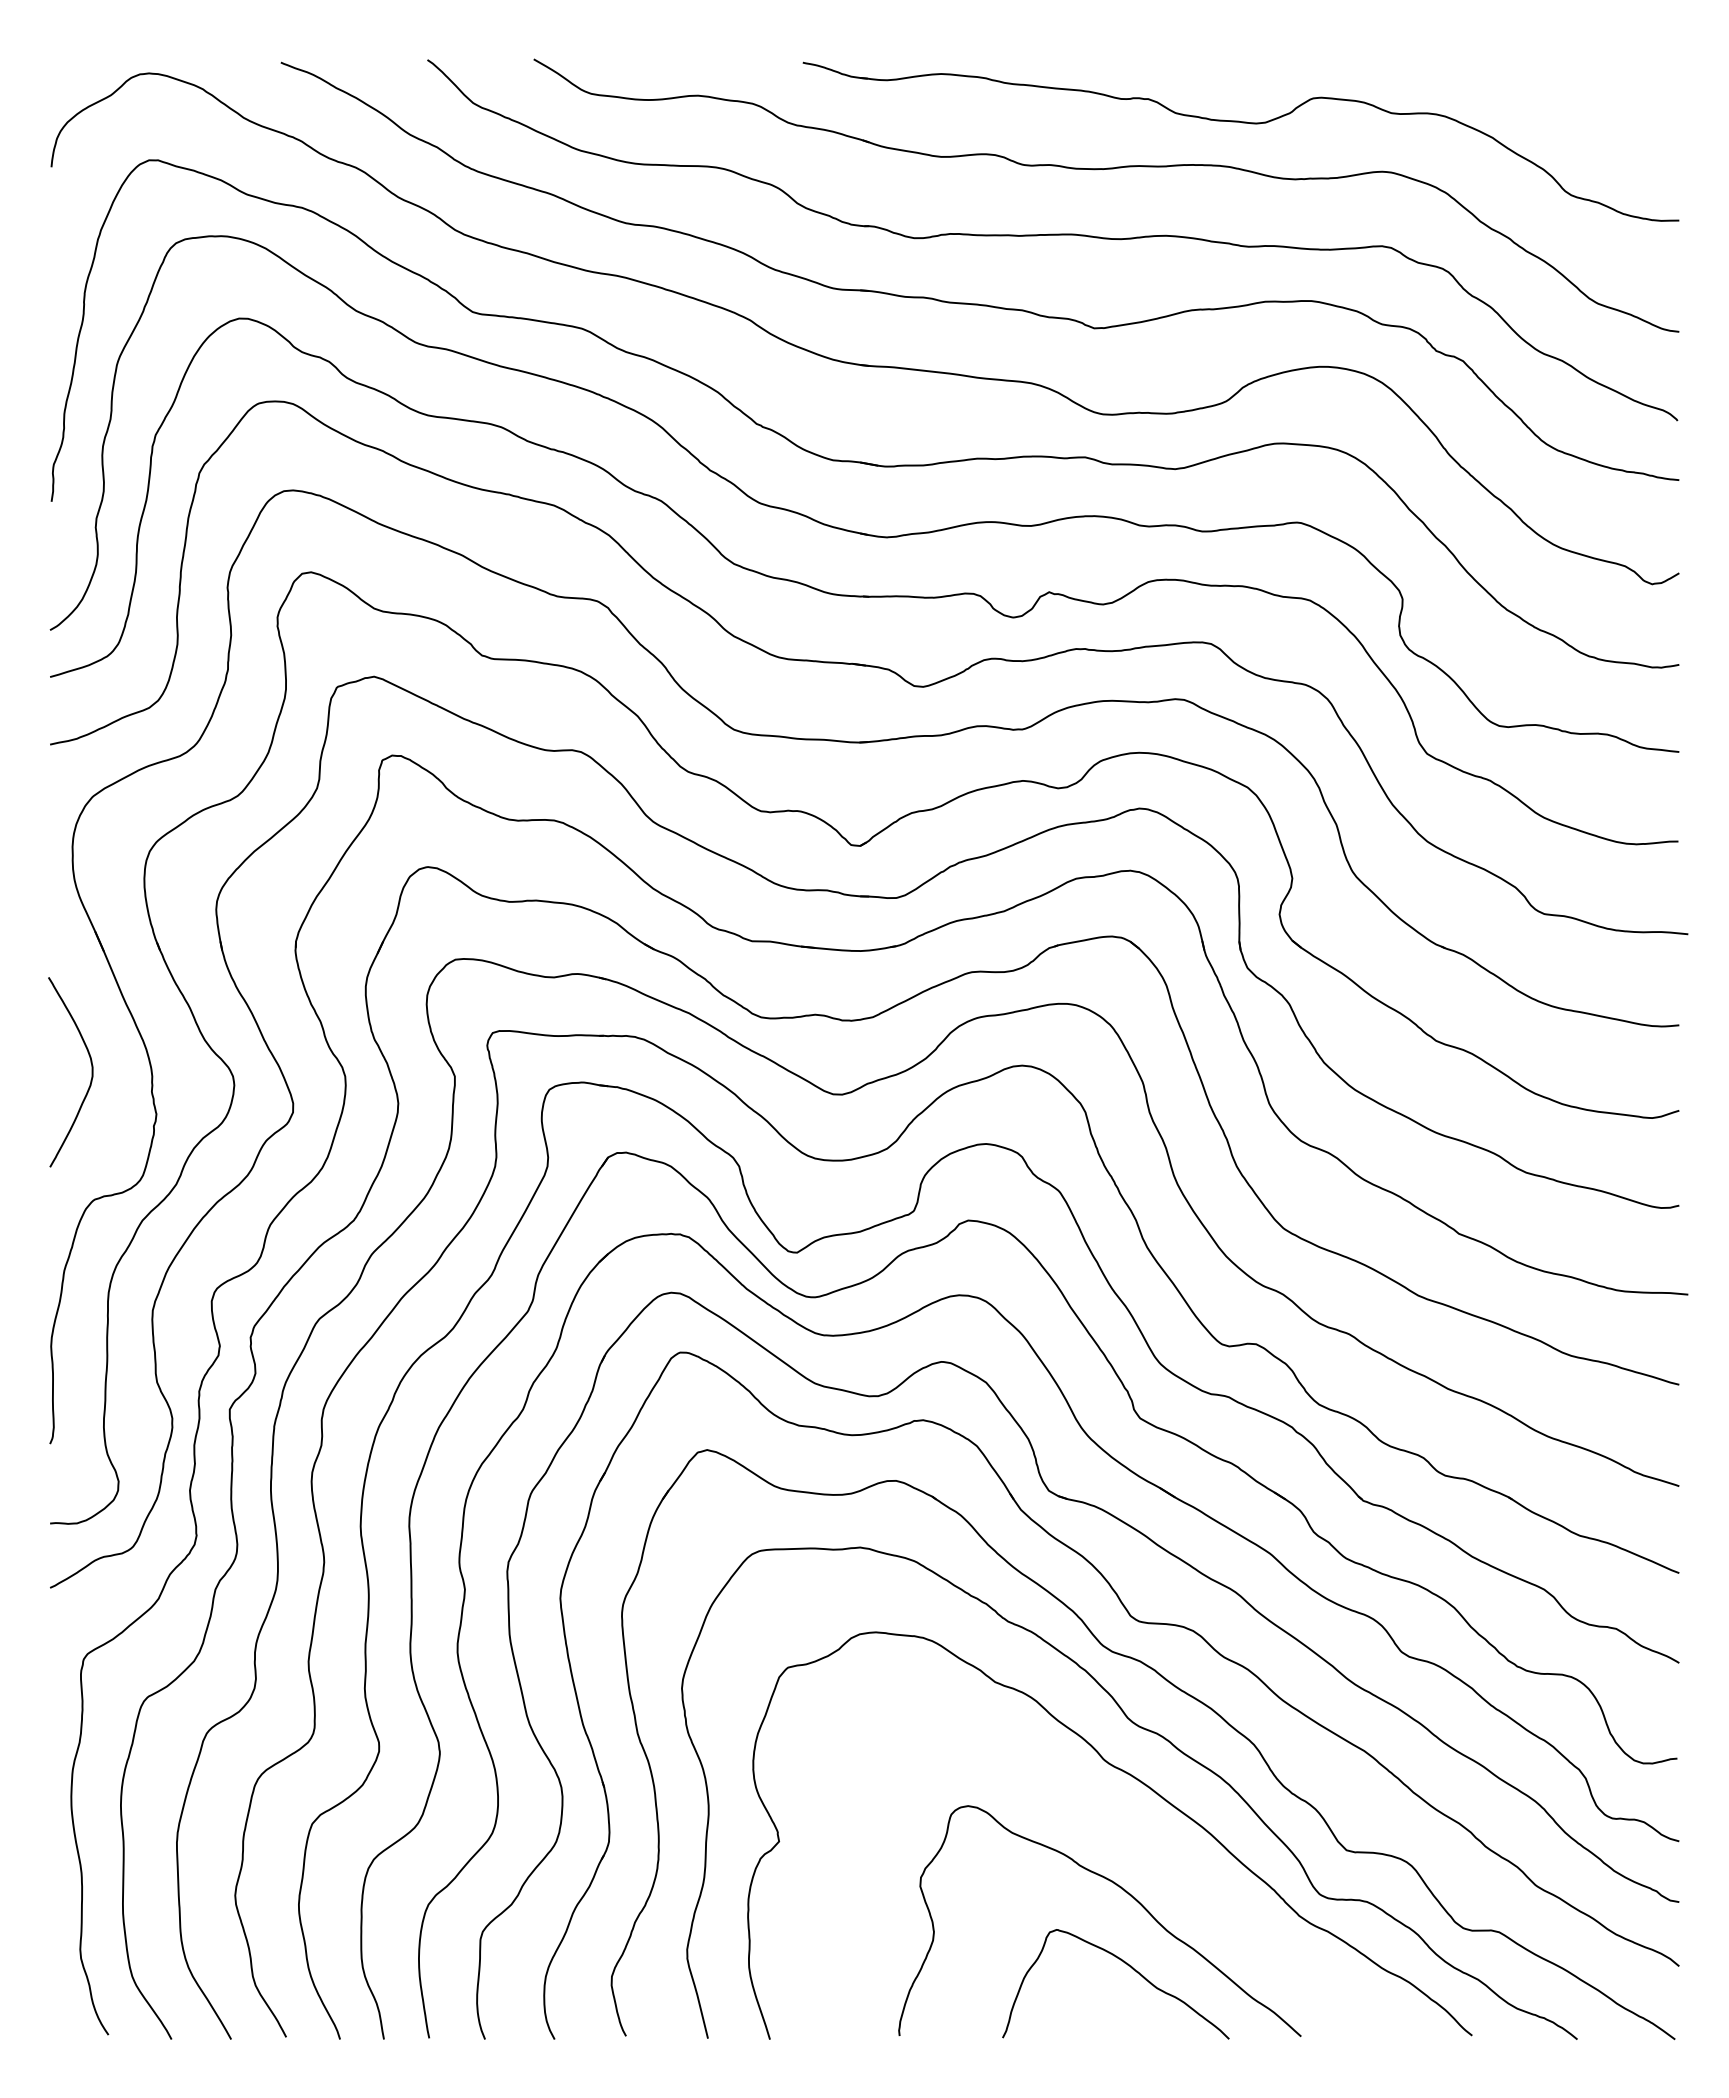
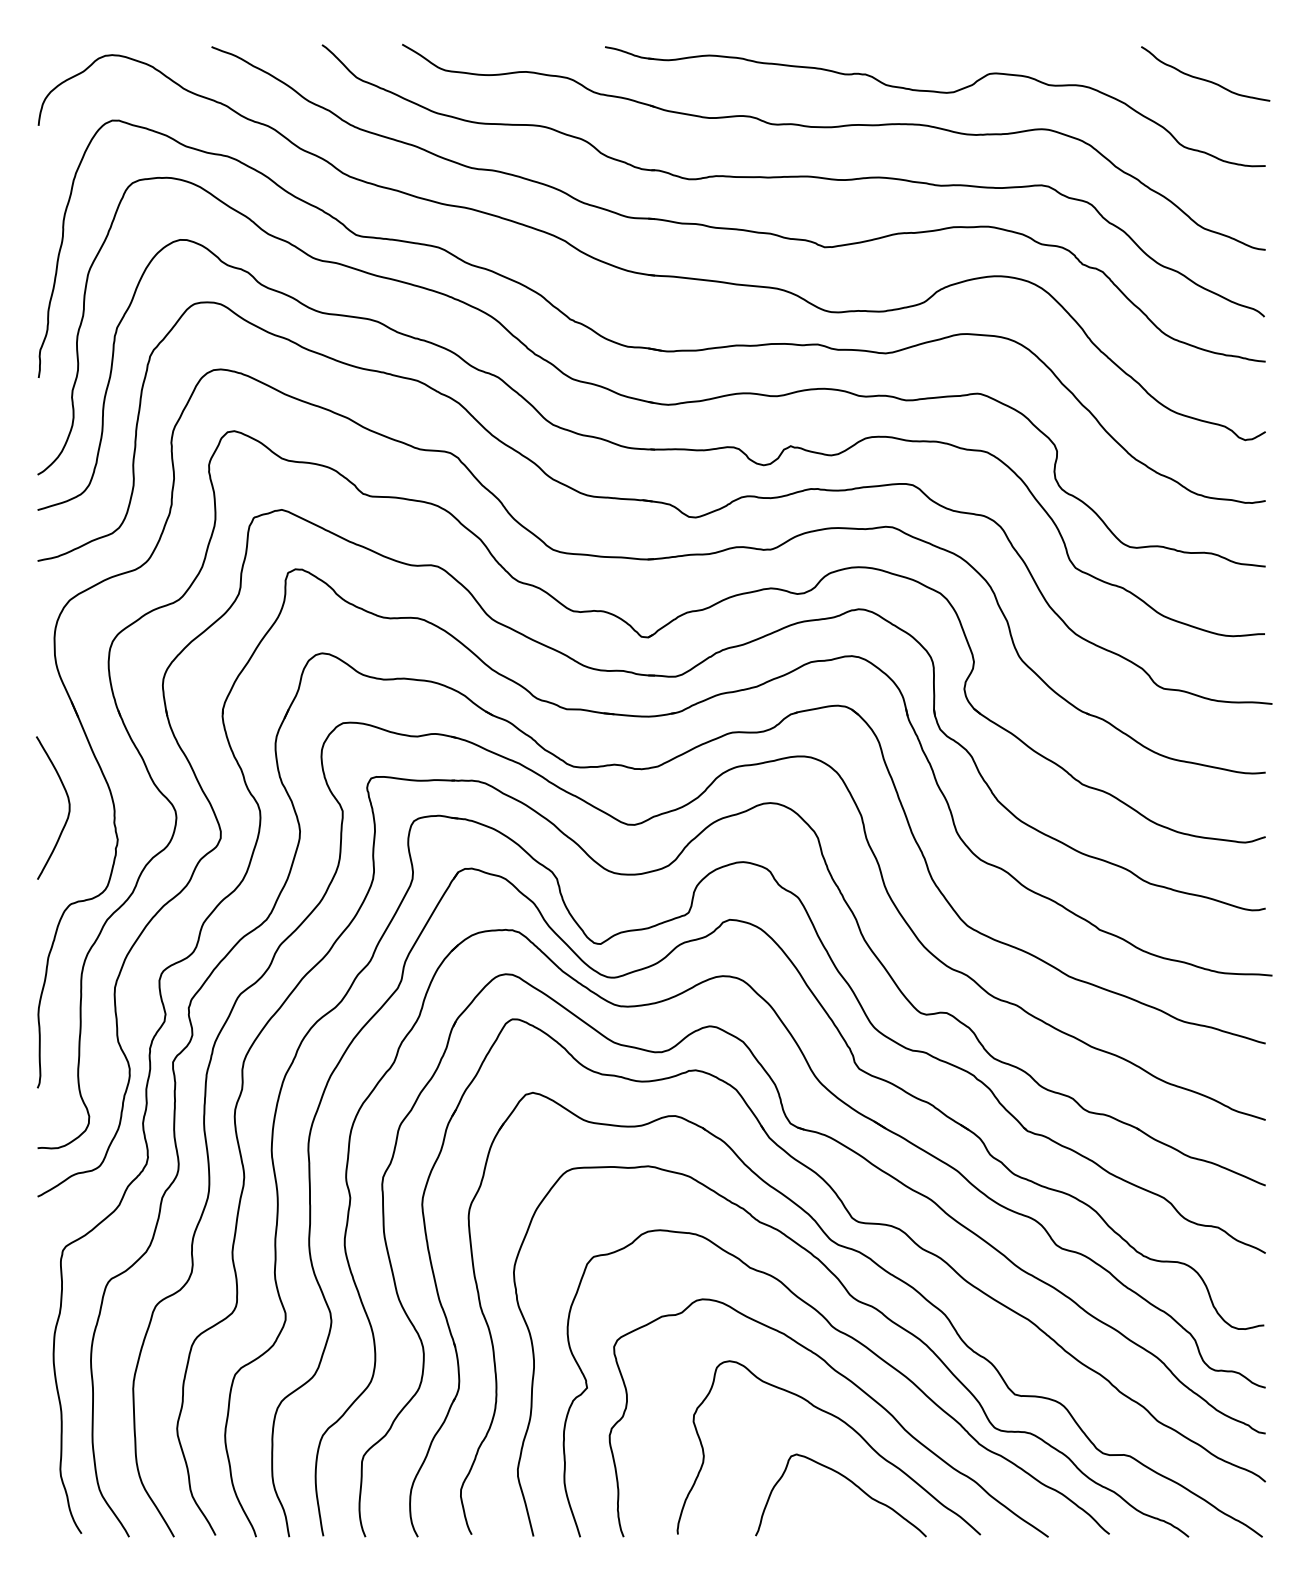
curve: (1599, 105) -> (1205, 79), added
curve: (1135, 1839) -> (855, 1386), added

